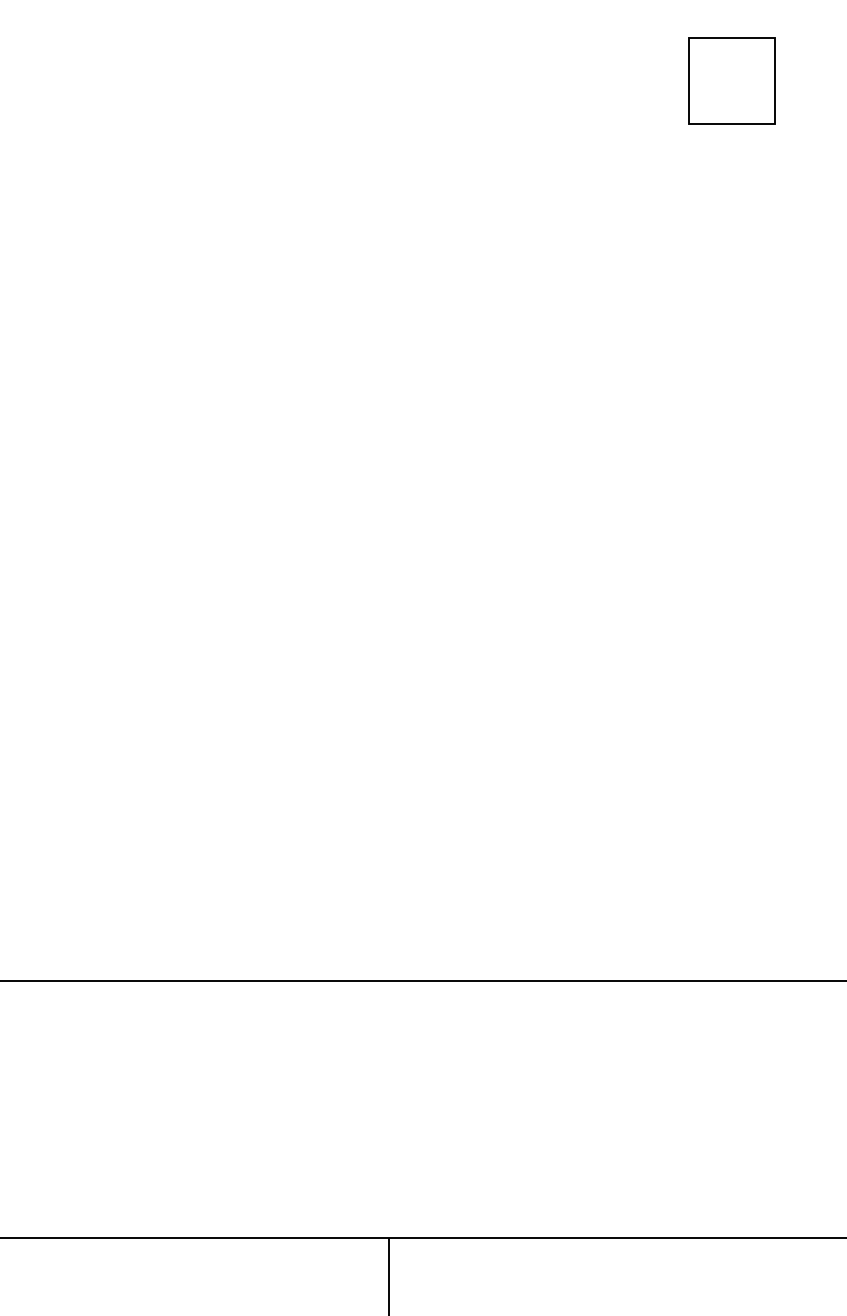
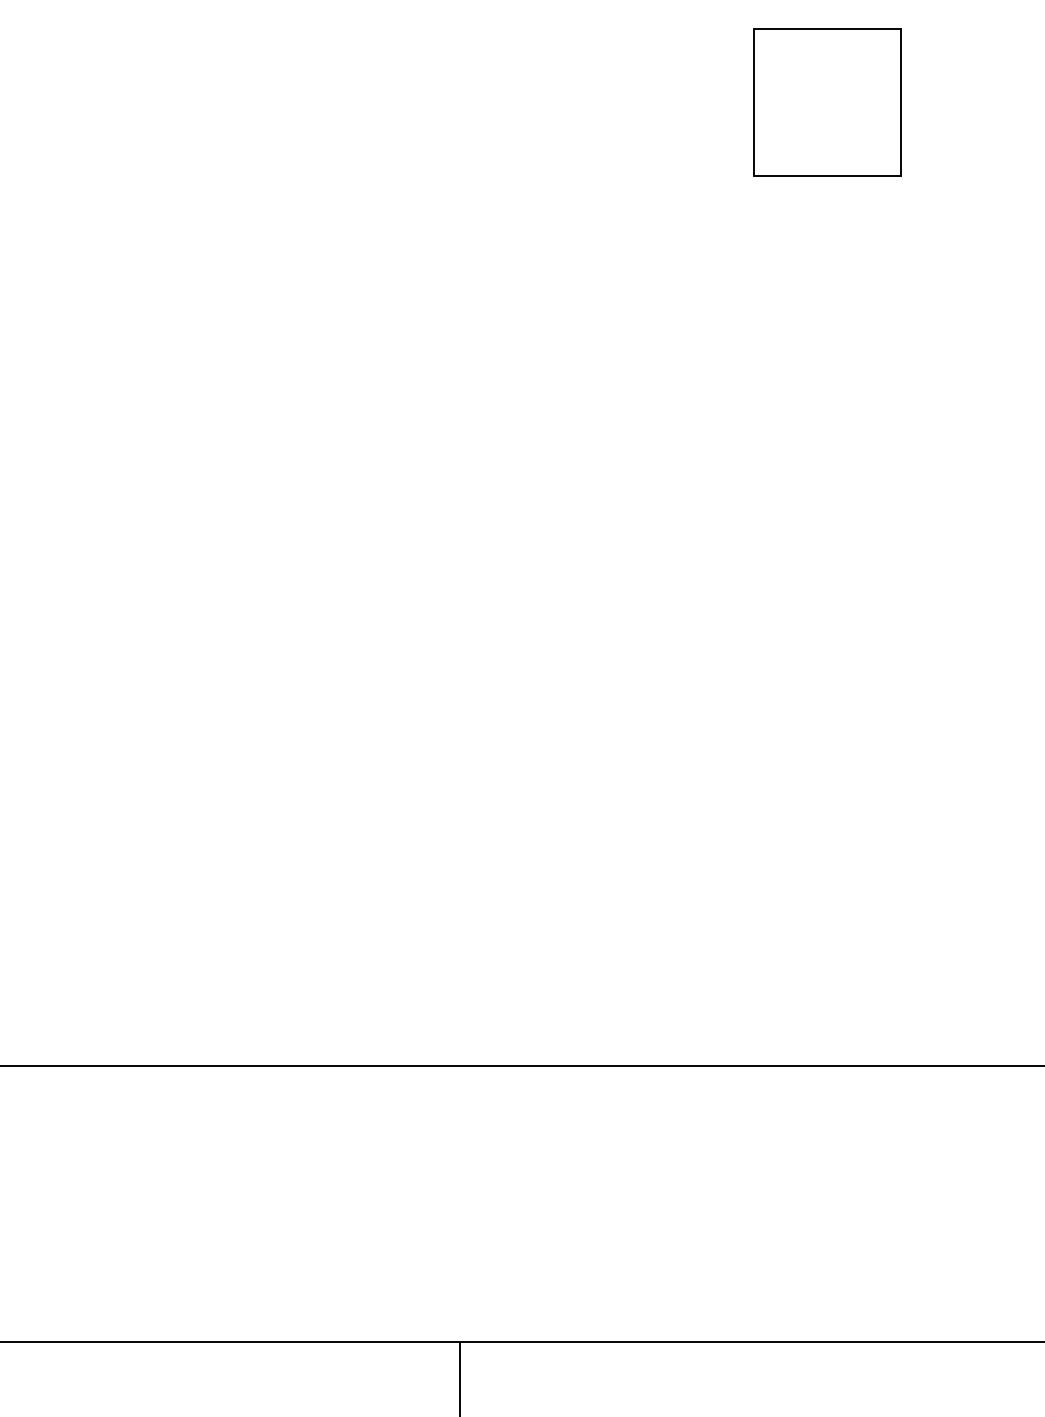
part: (732, 81) -> (827, 102), size x1.6

